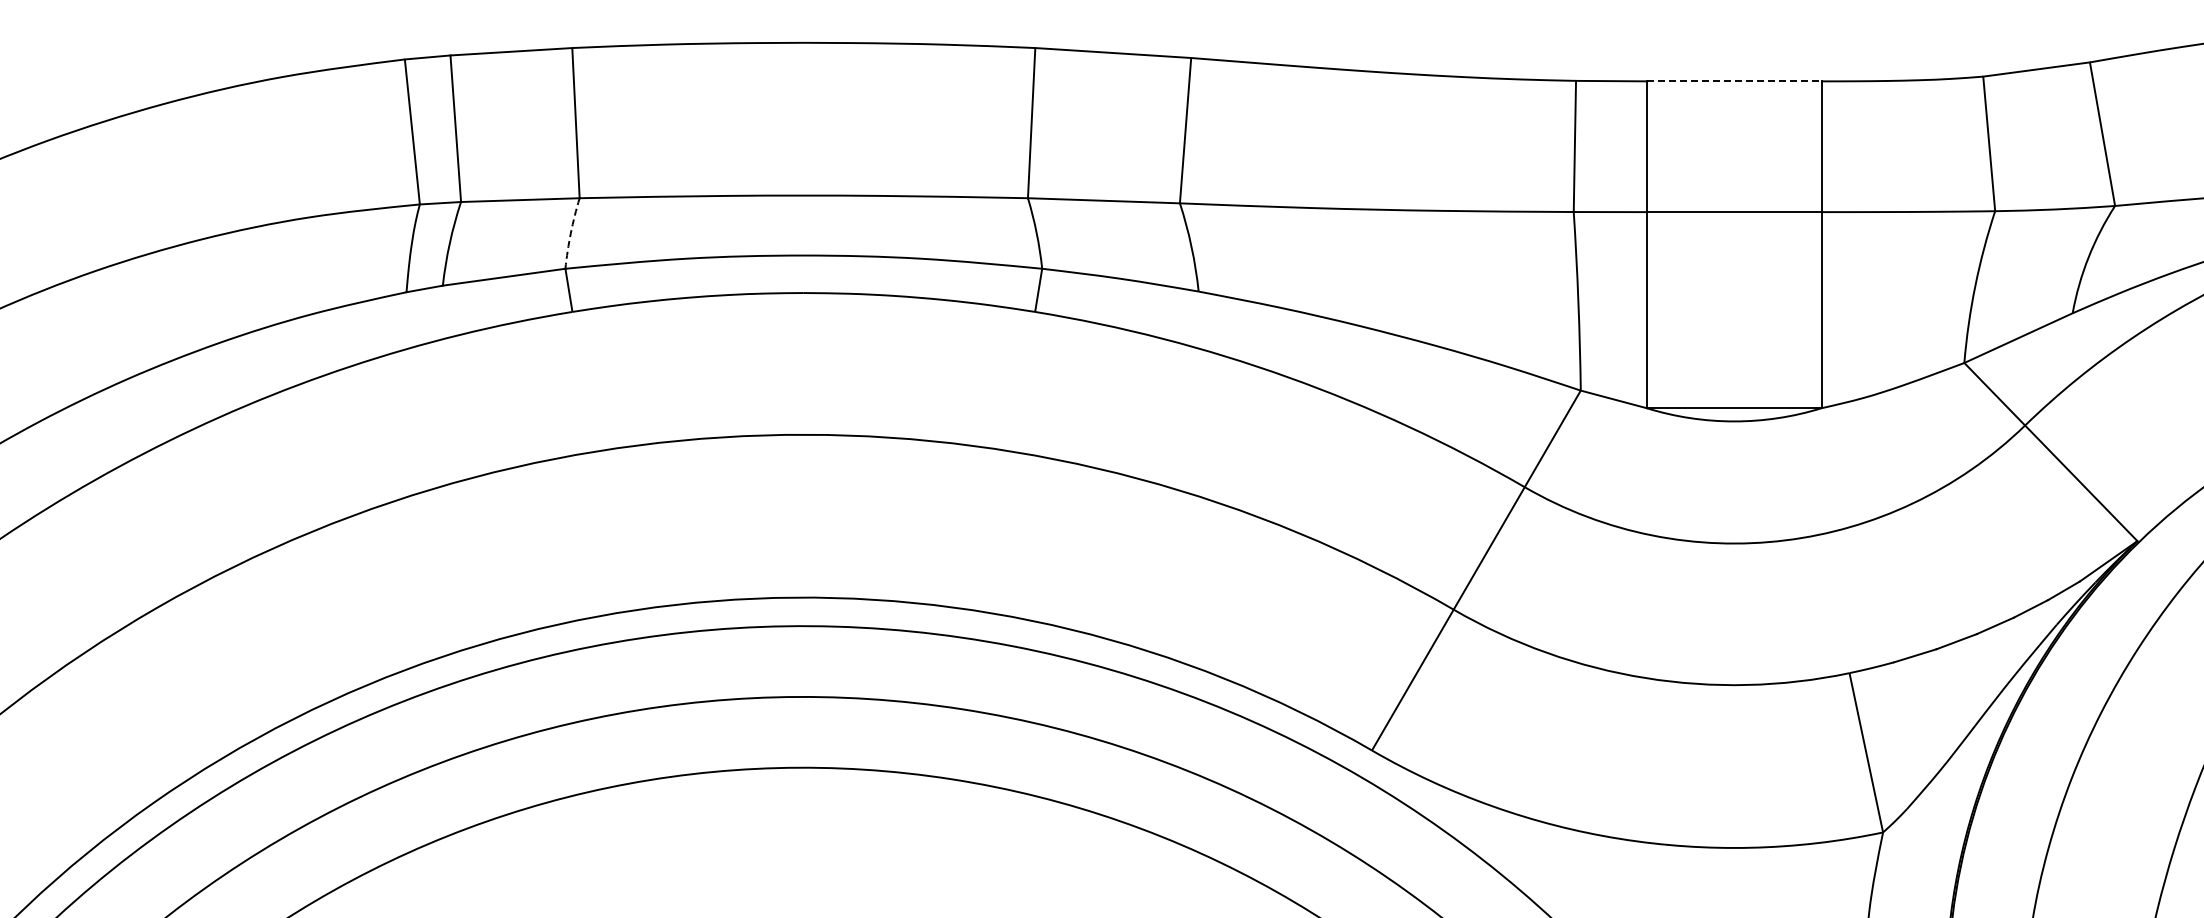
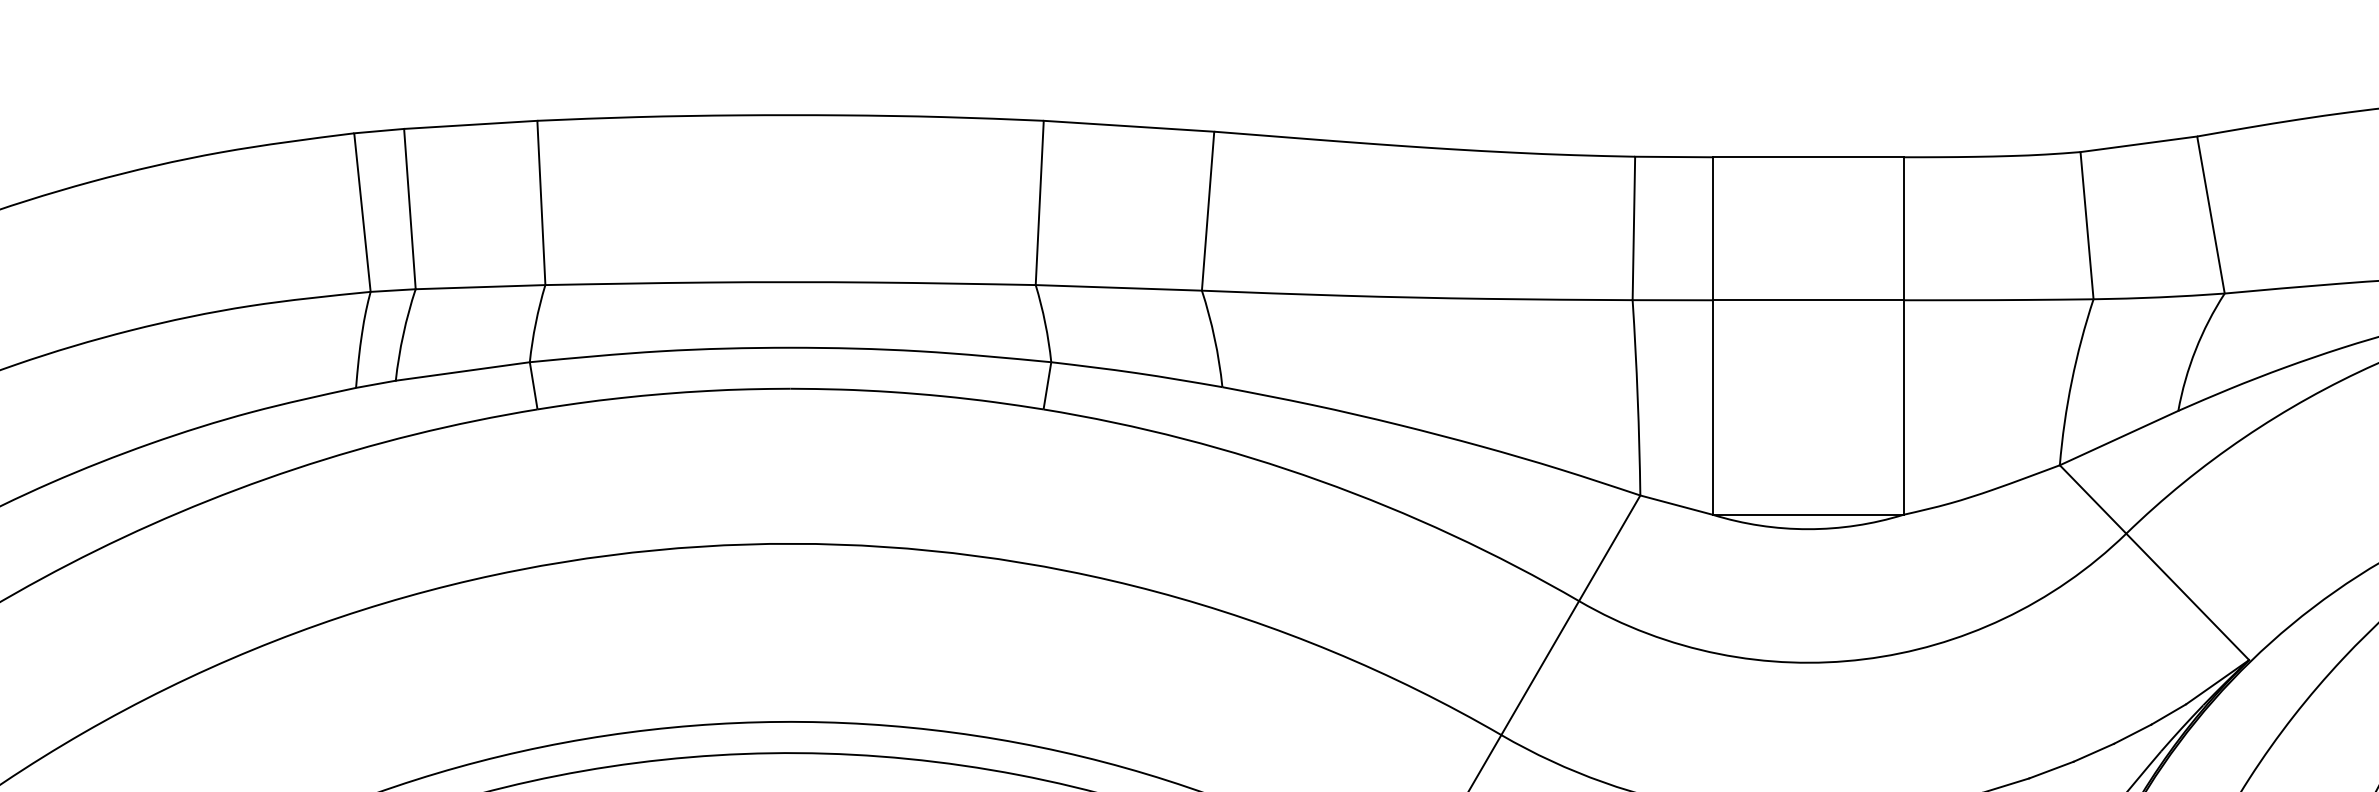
line: (1734, 81) -> (1808, 157), dashed -> solid
arc: (570, 233) -> (535, 323), dashed -> solid

